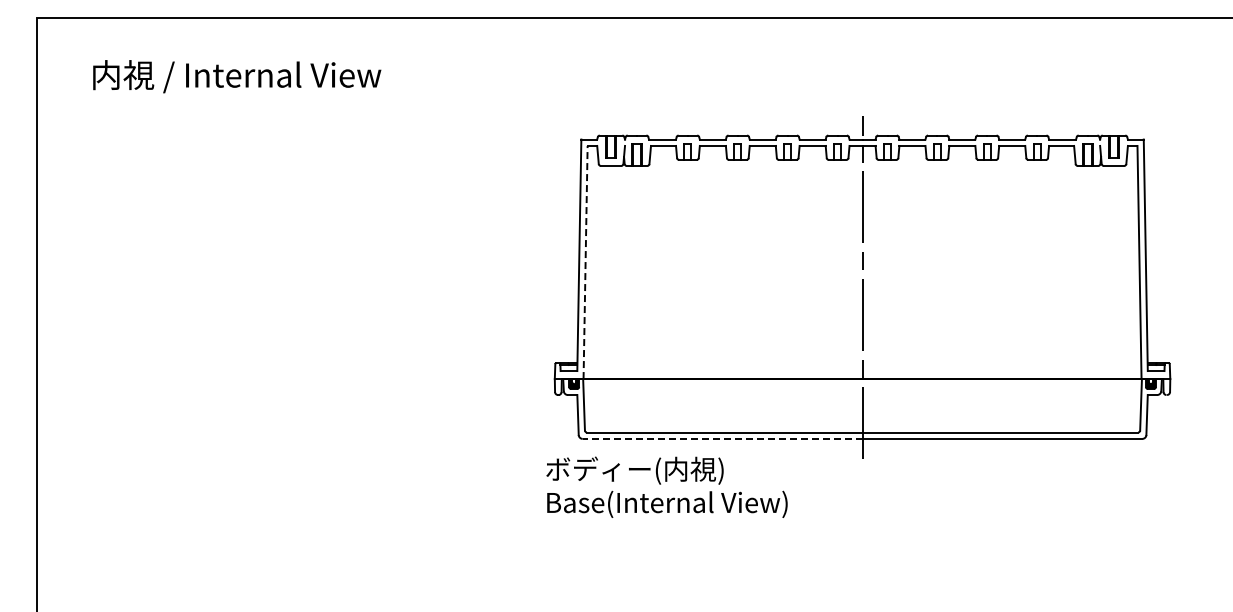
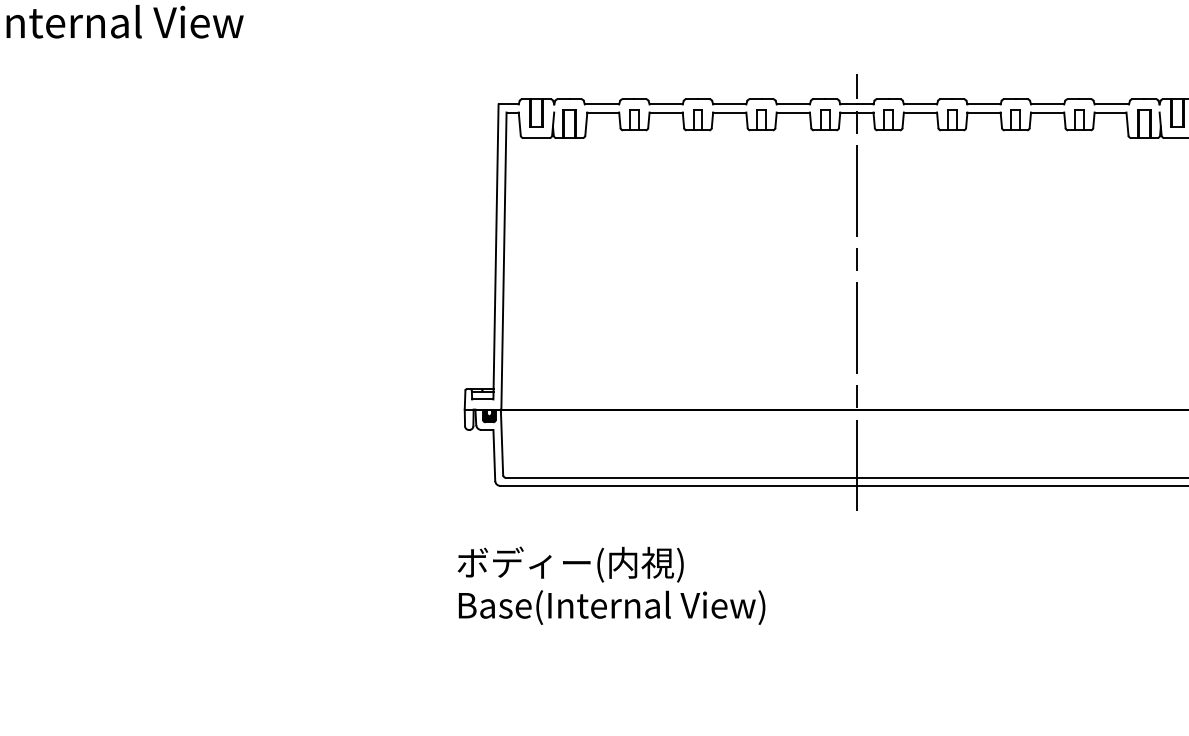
line: (585, 262) -> (503, 261), dashed -> solid
line: (722, 438) -> (678, 485), dashed -> solid
text: (666, 486) -> (610, 584), moved

